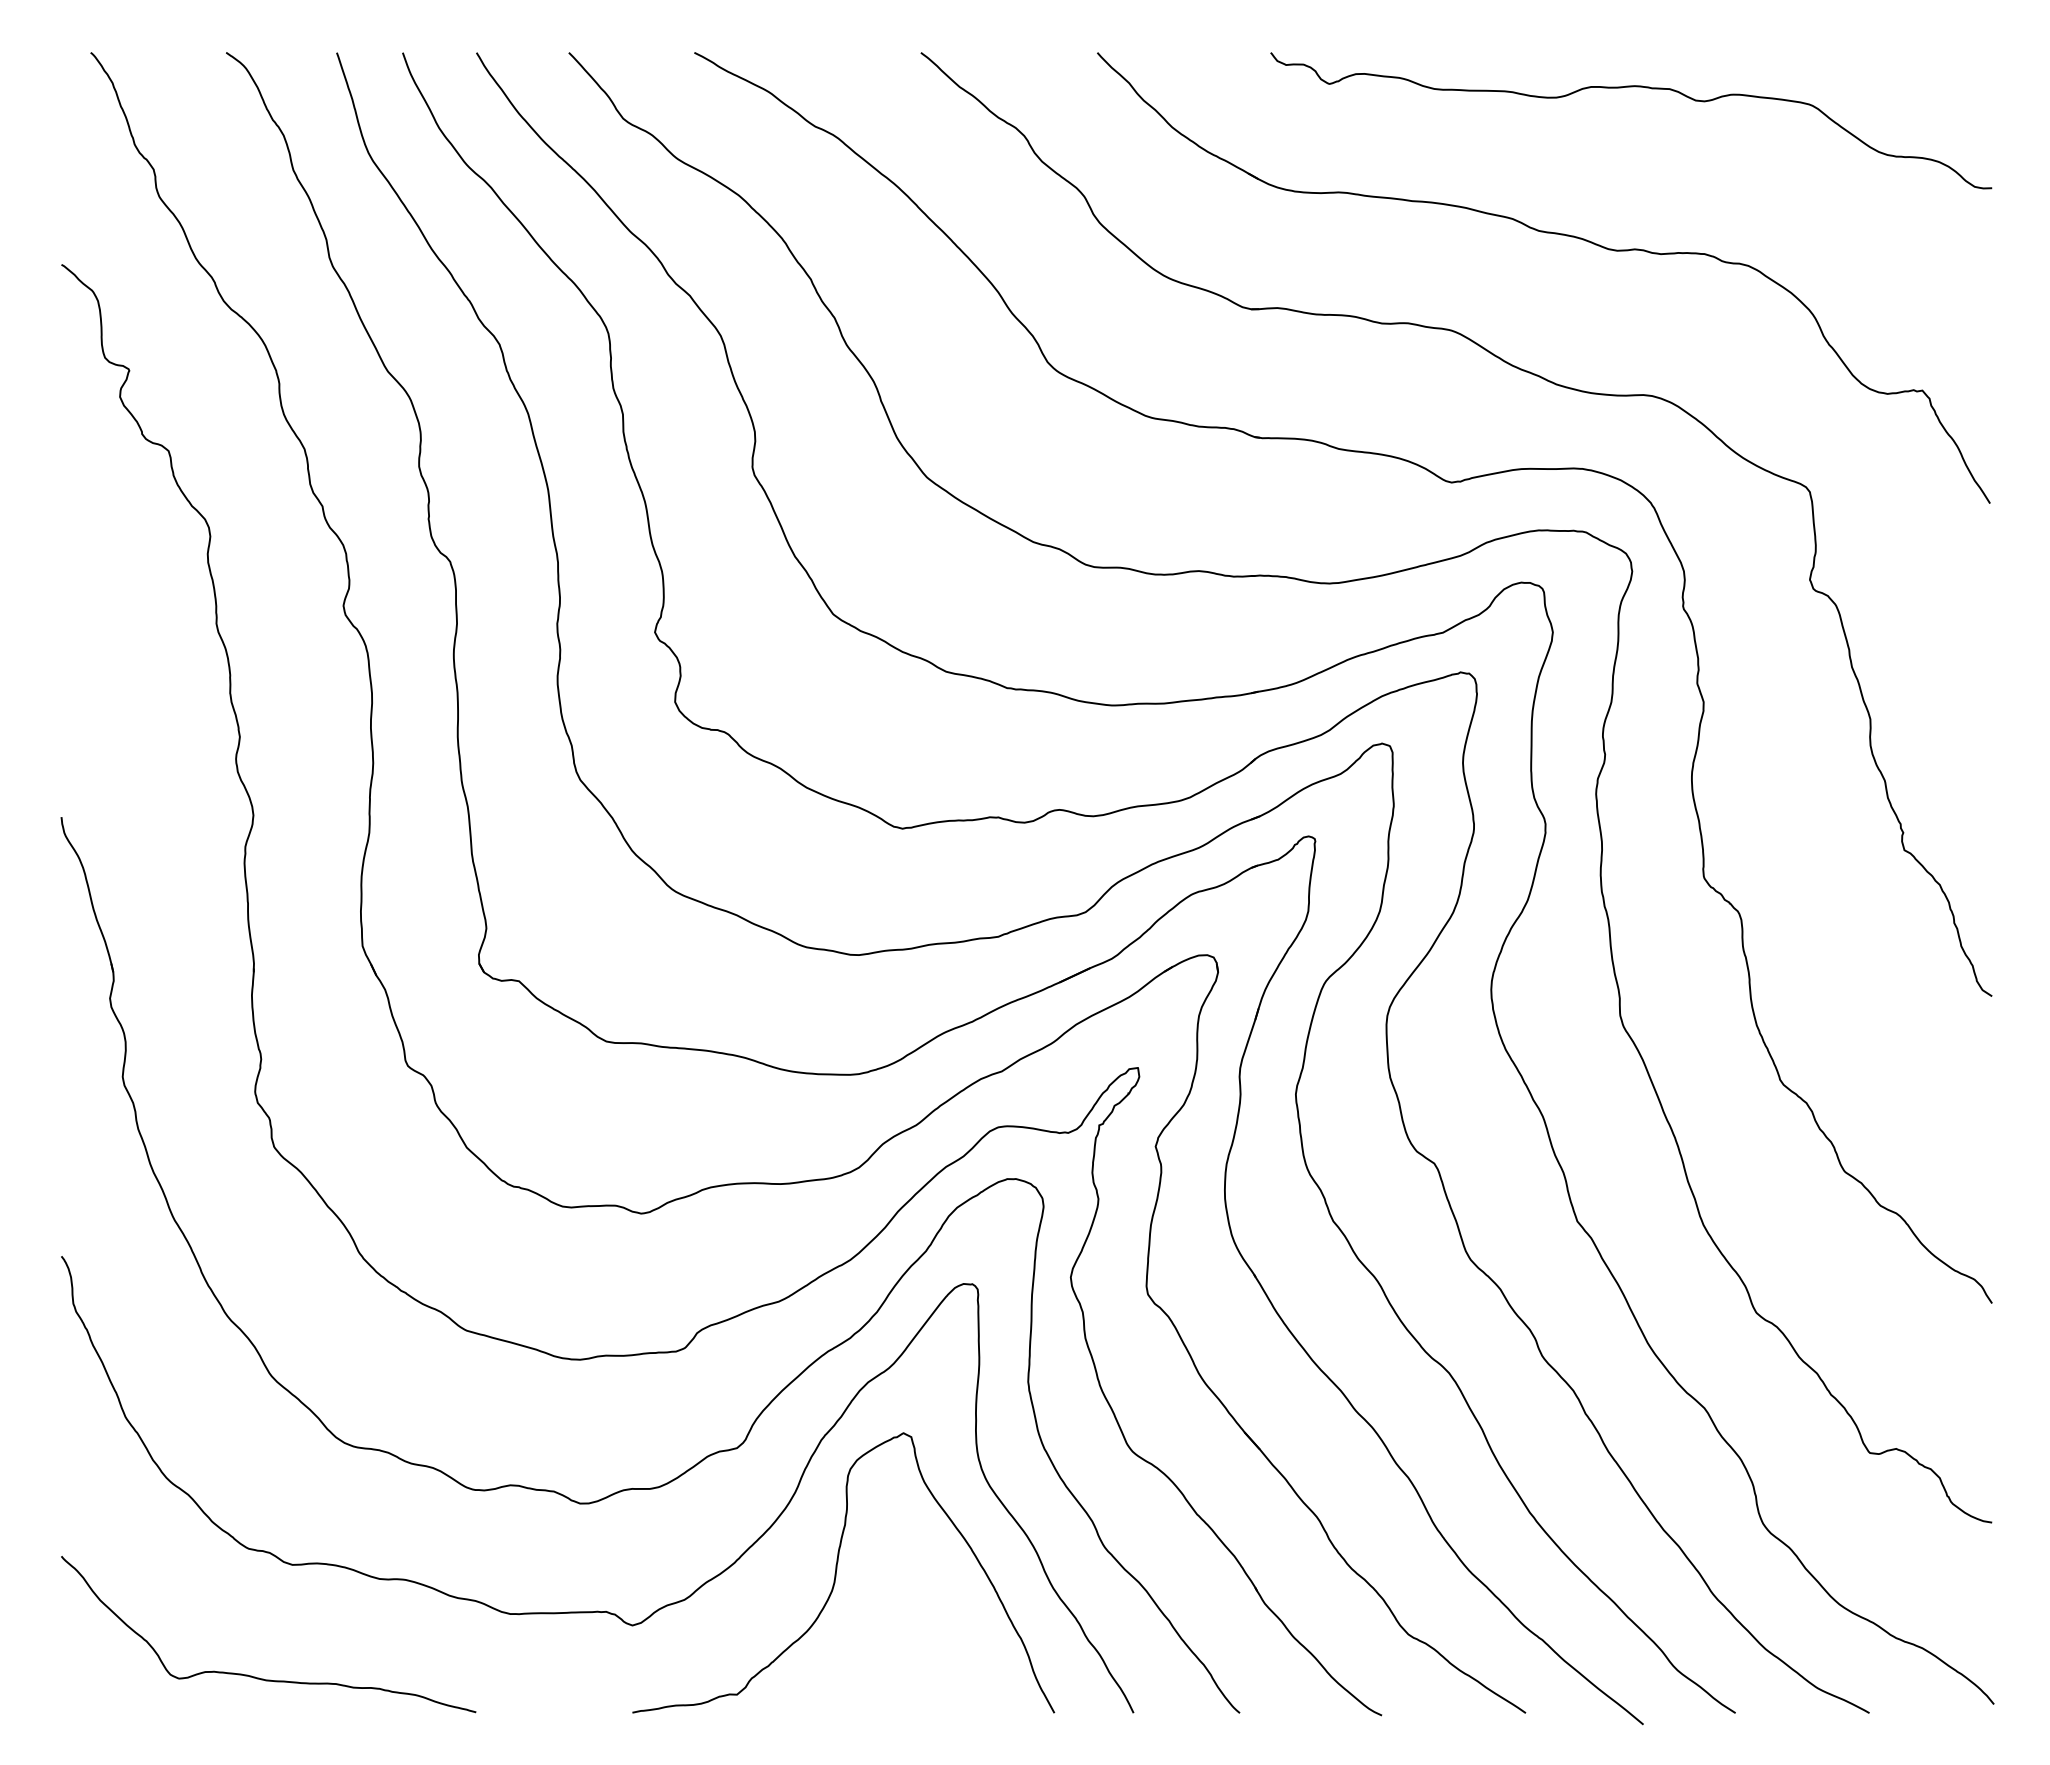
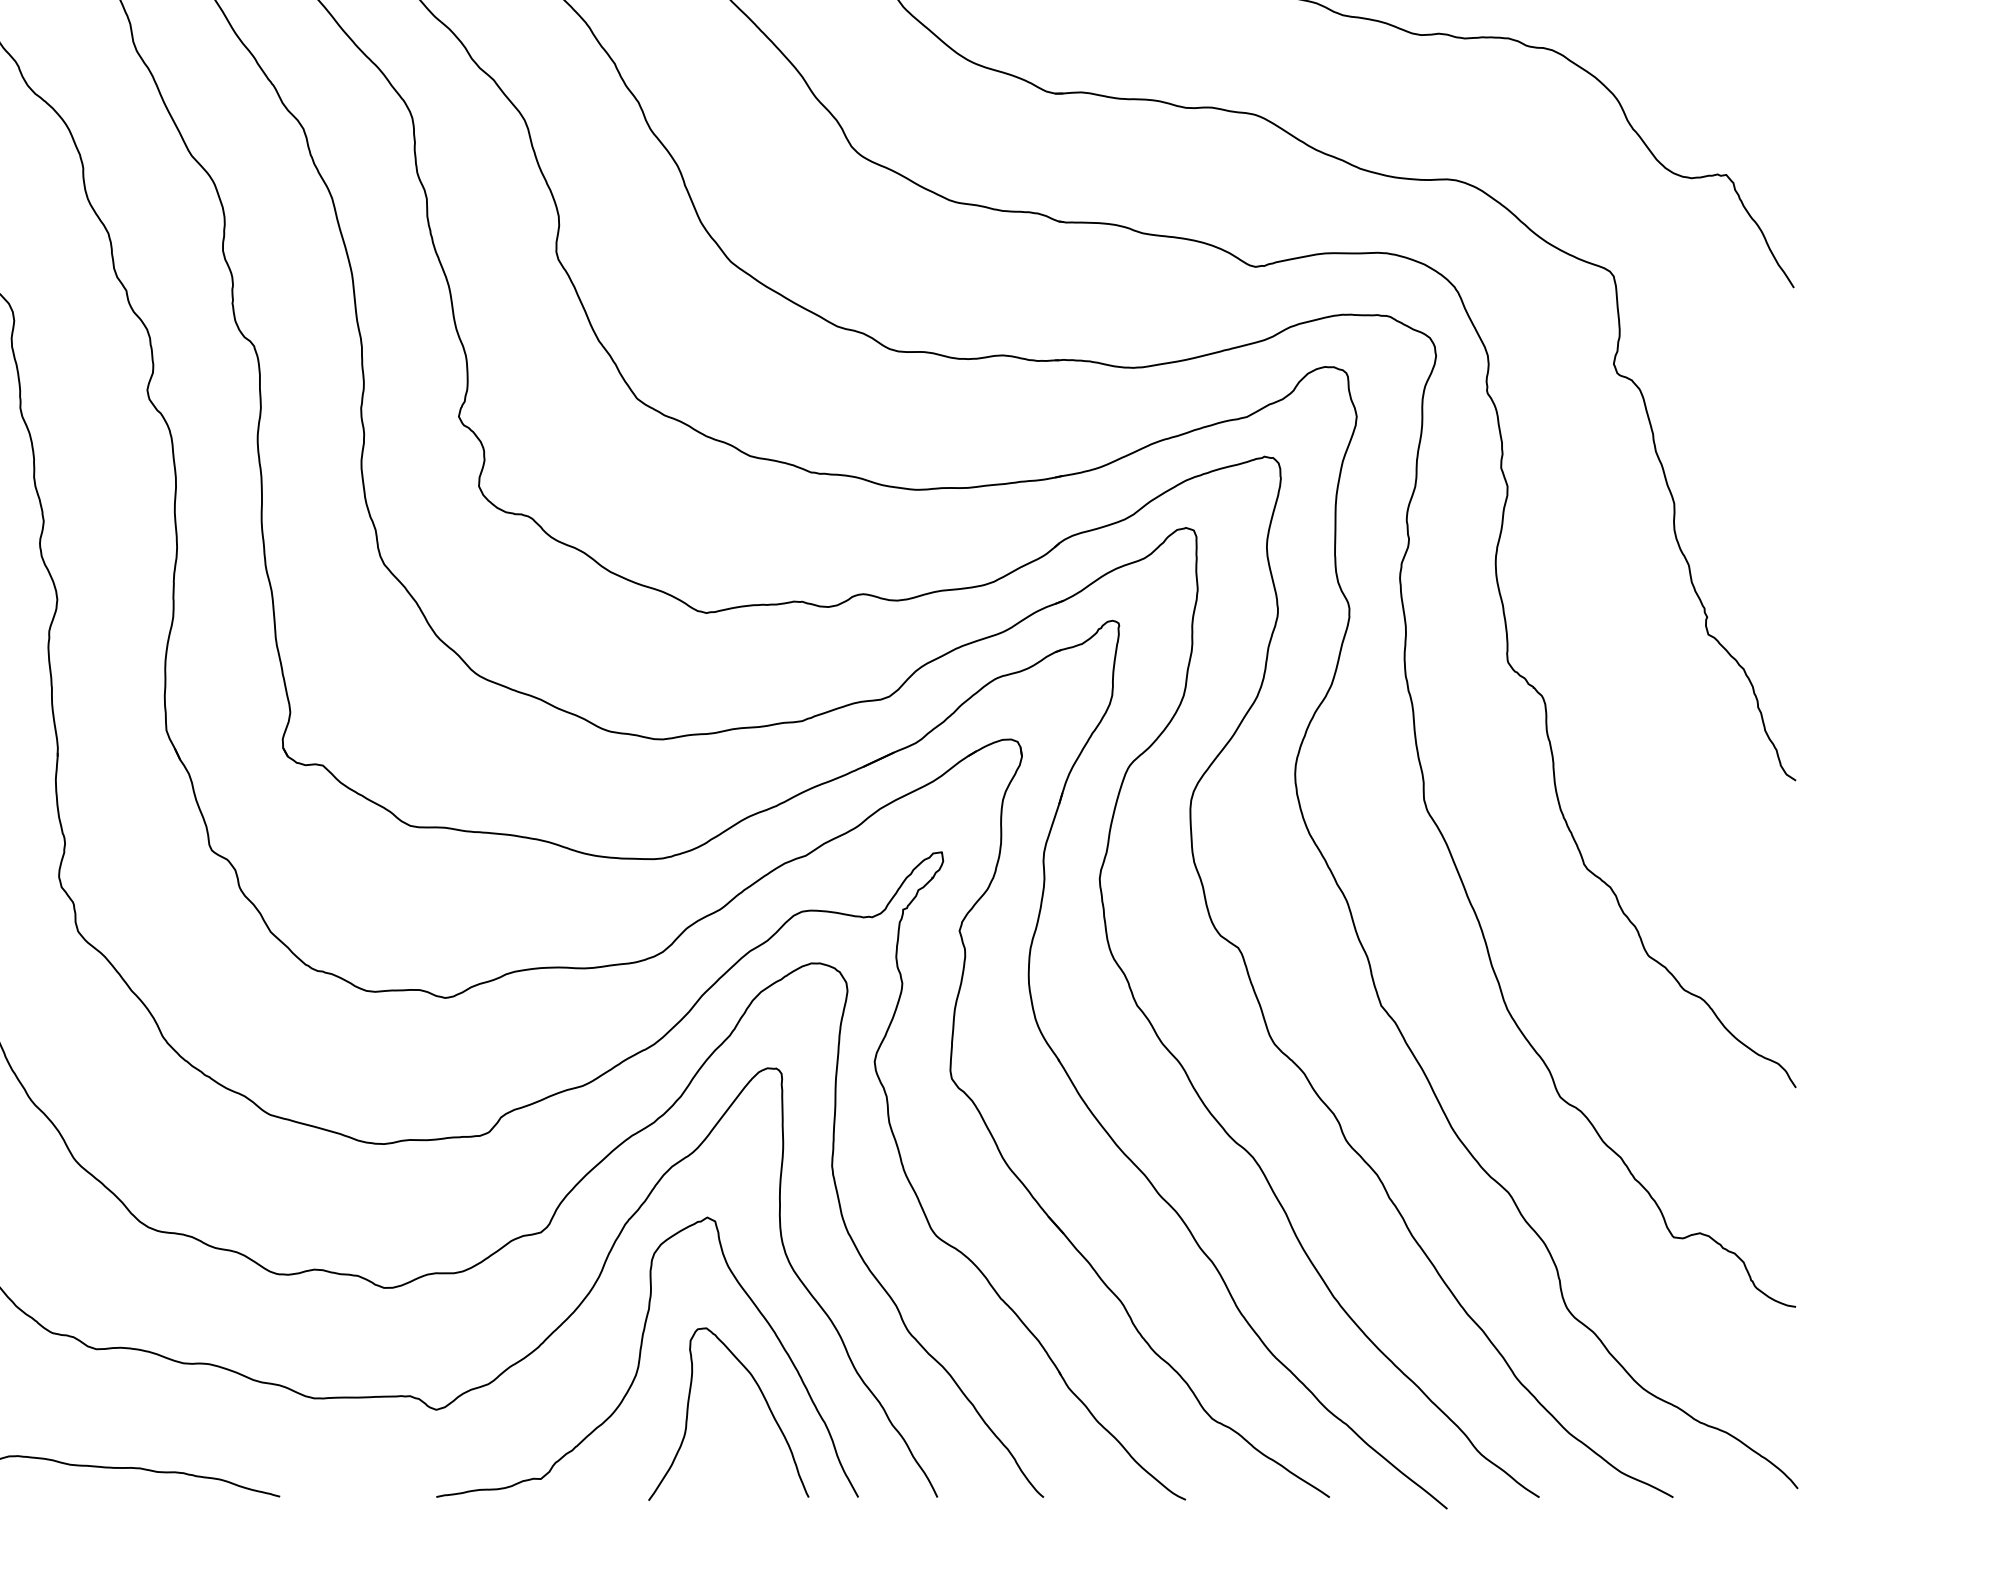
curve: (958, 1611) -> (762, 1395), added

